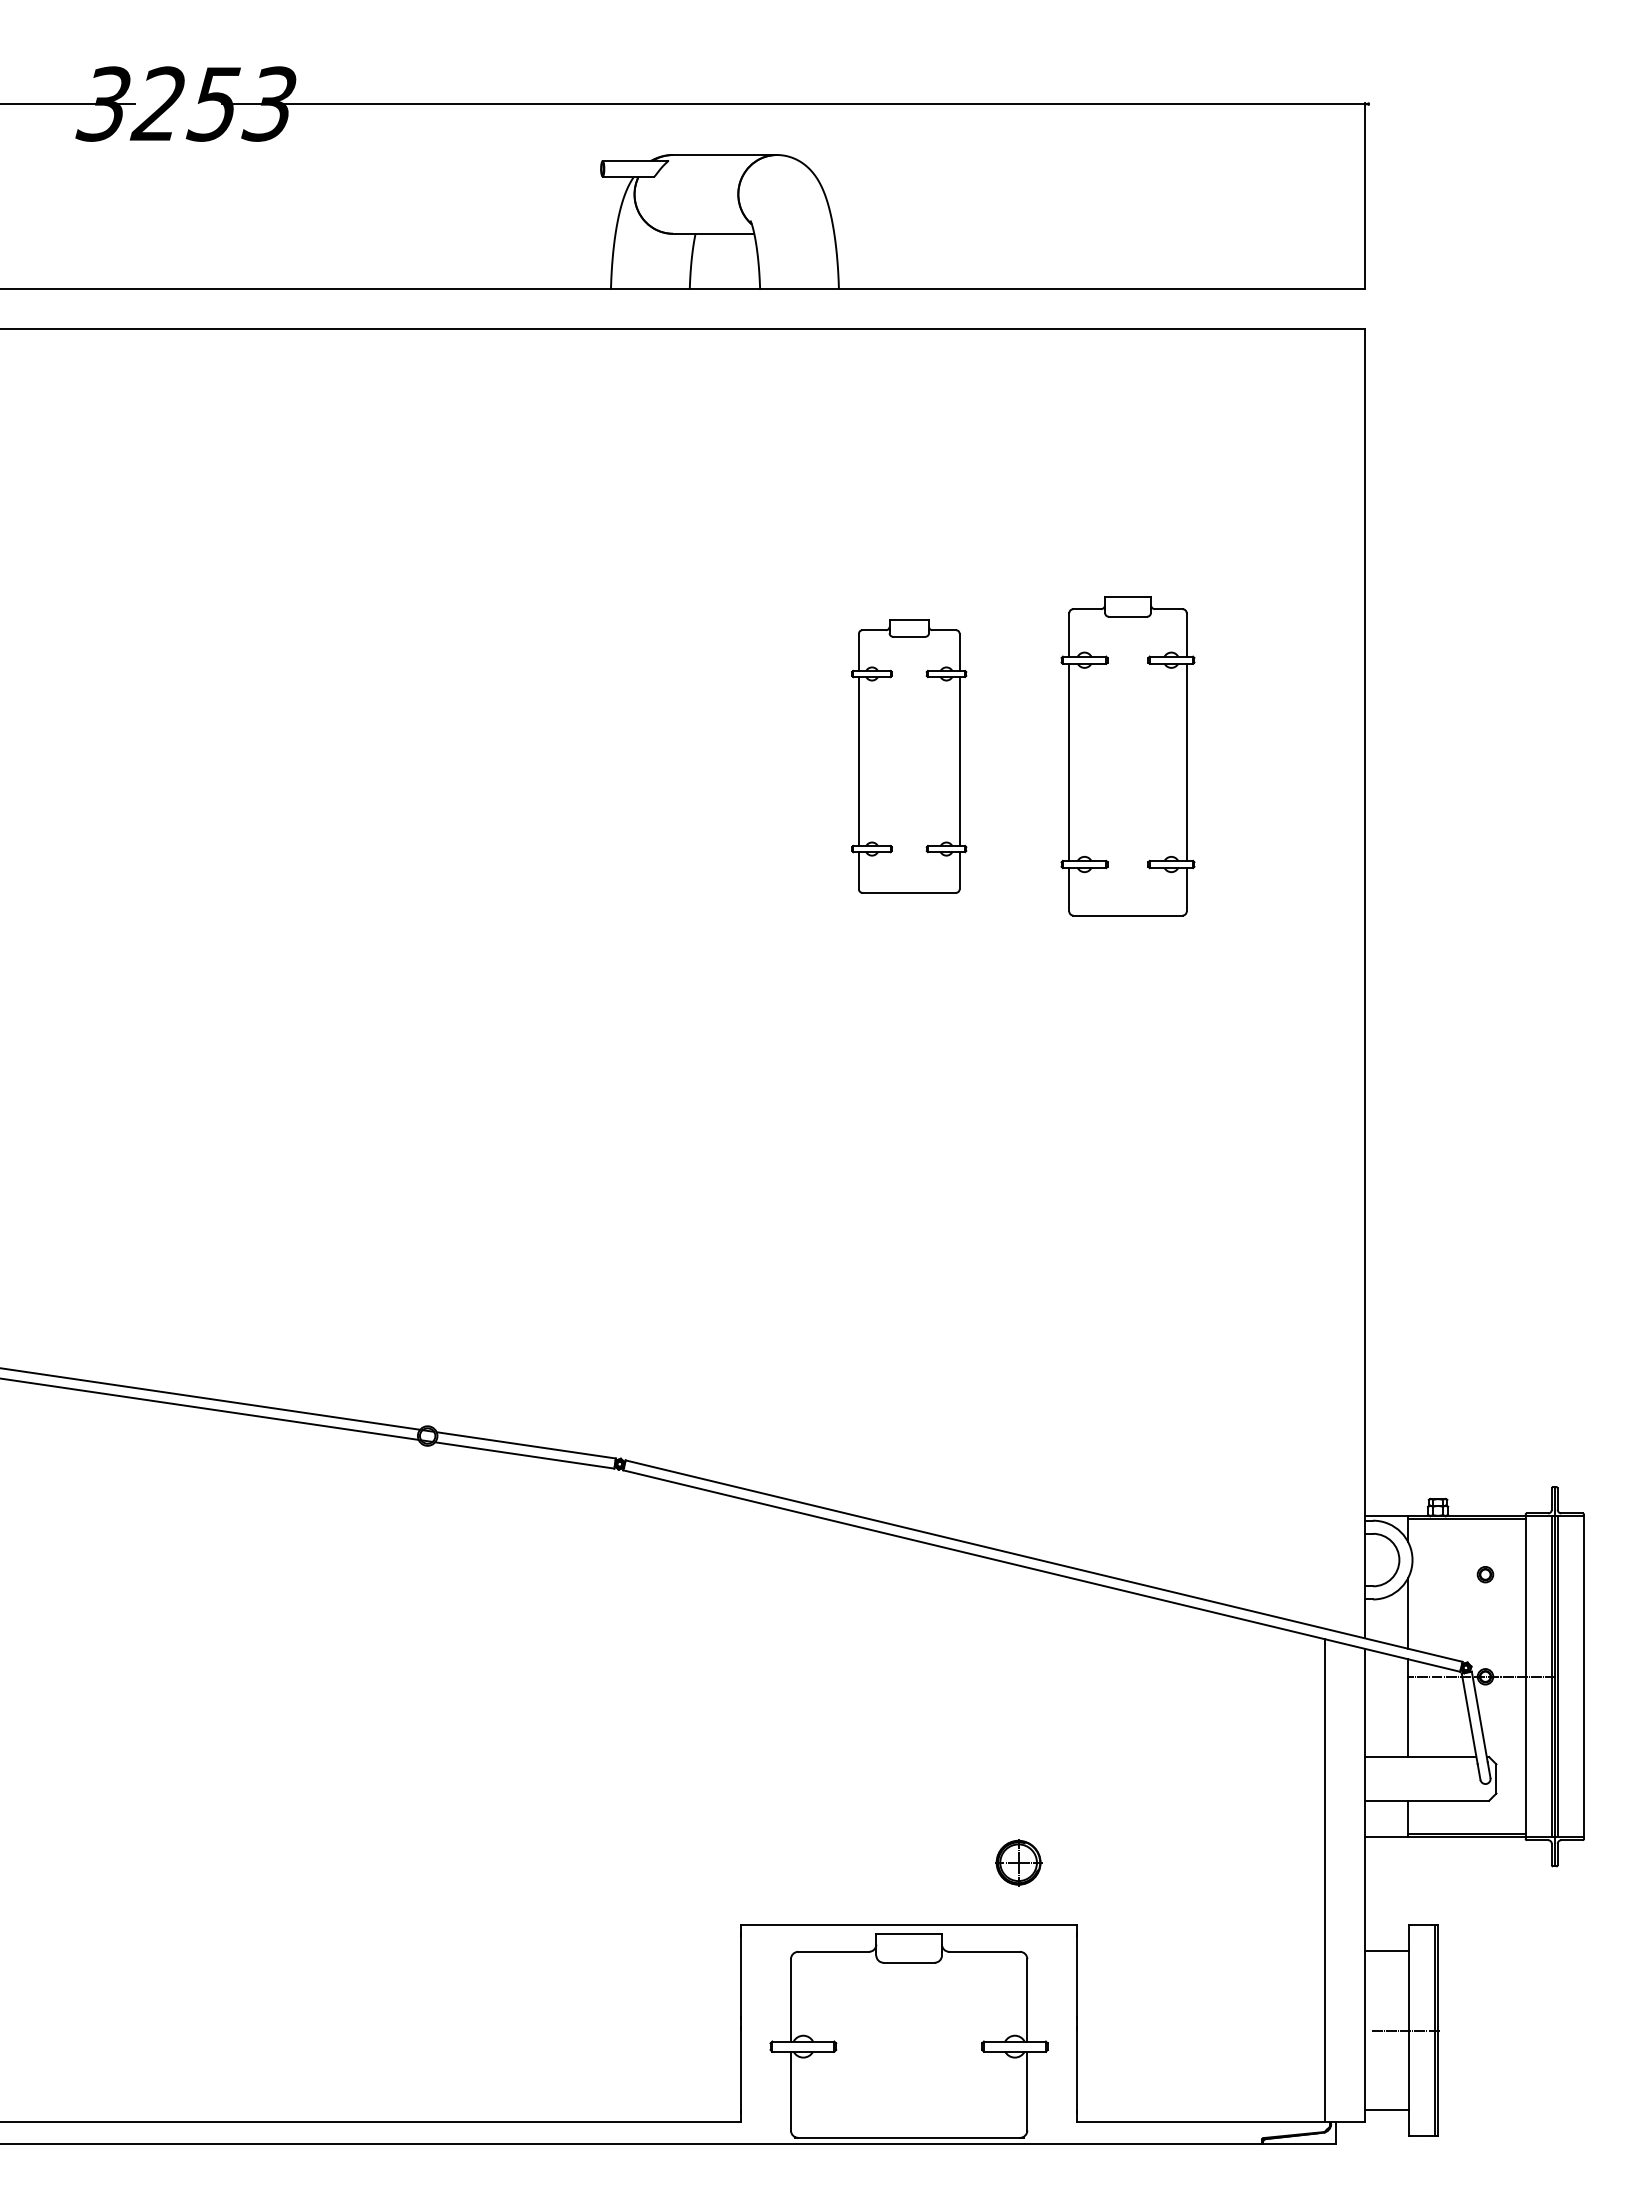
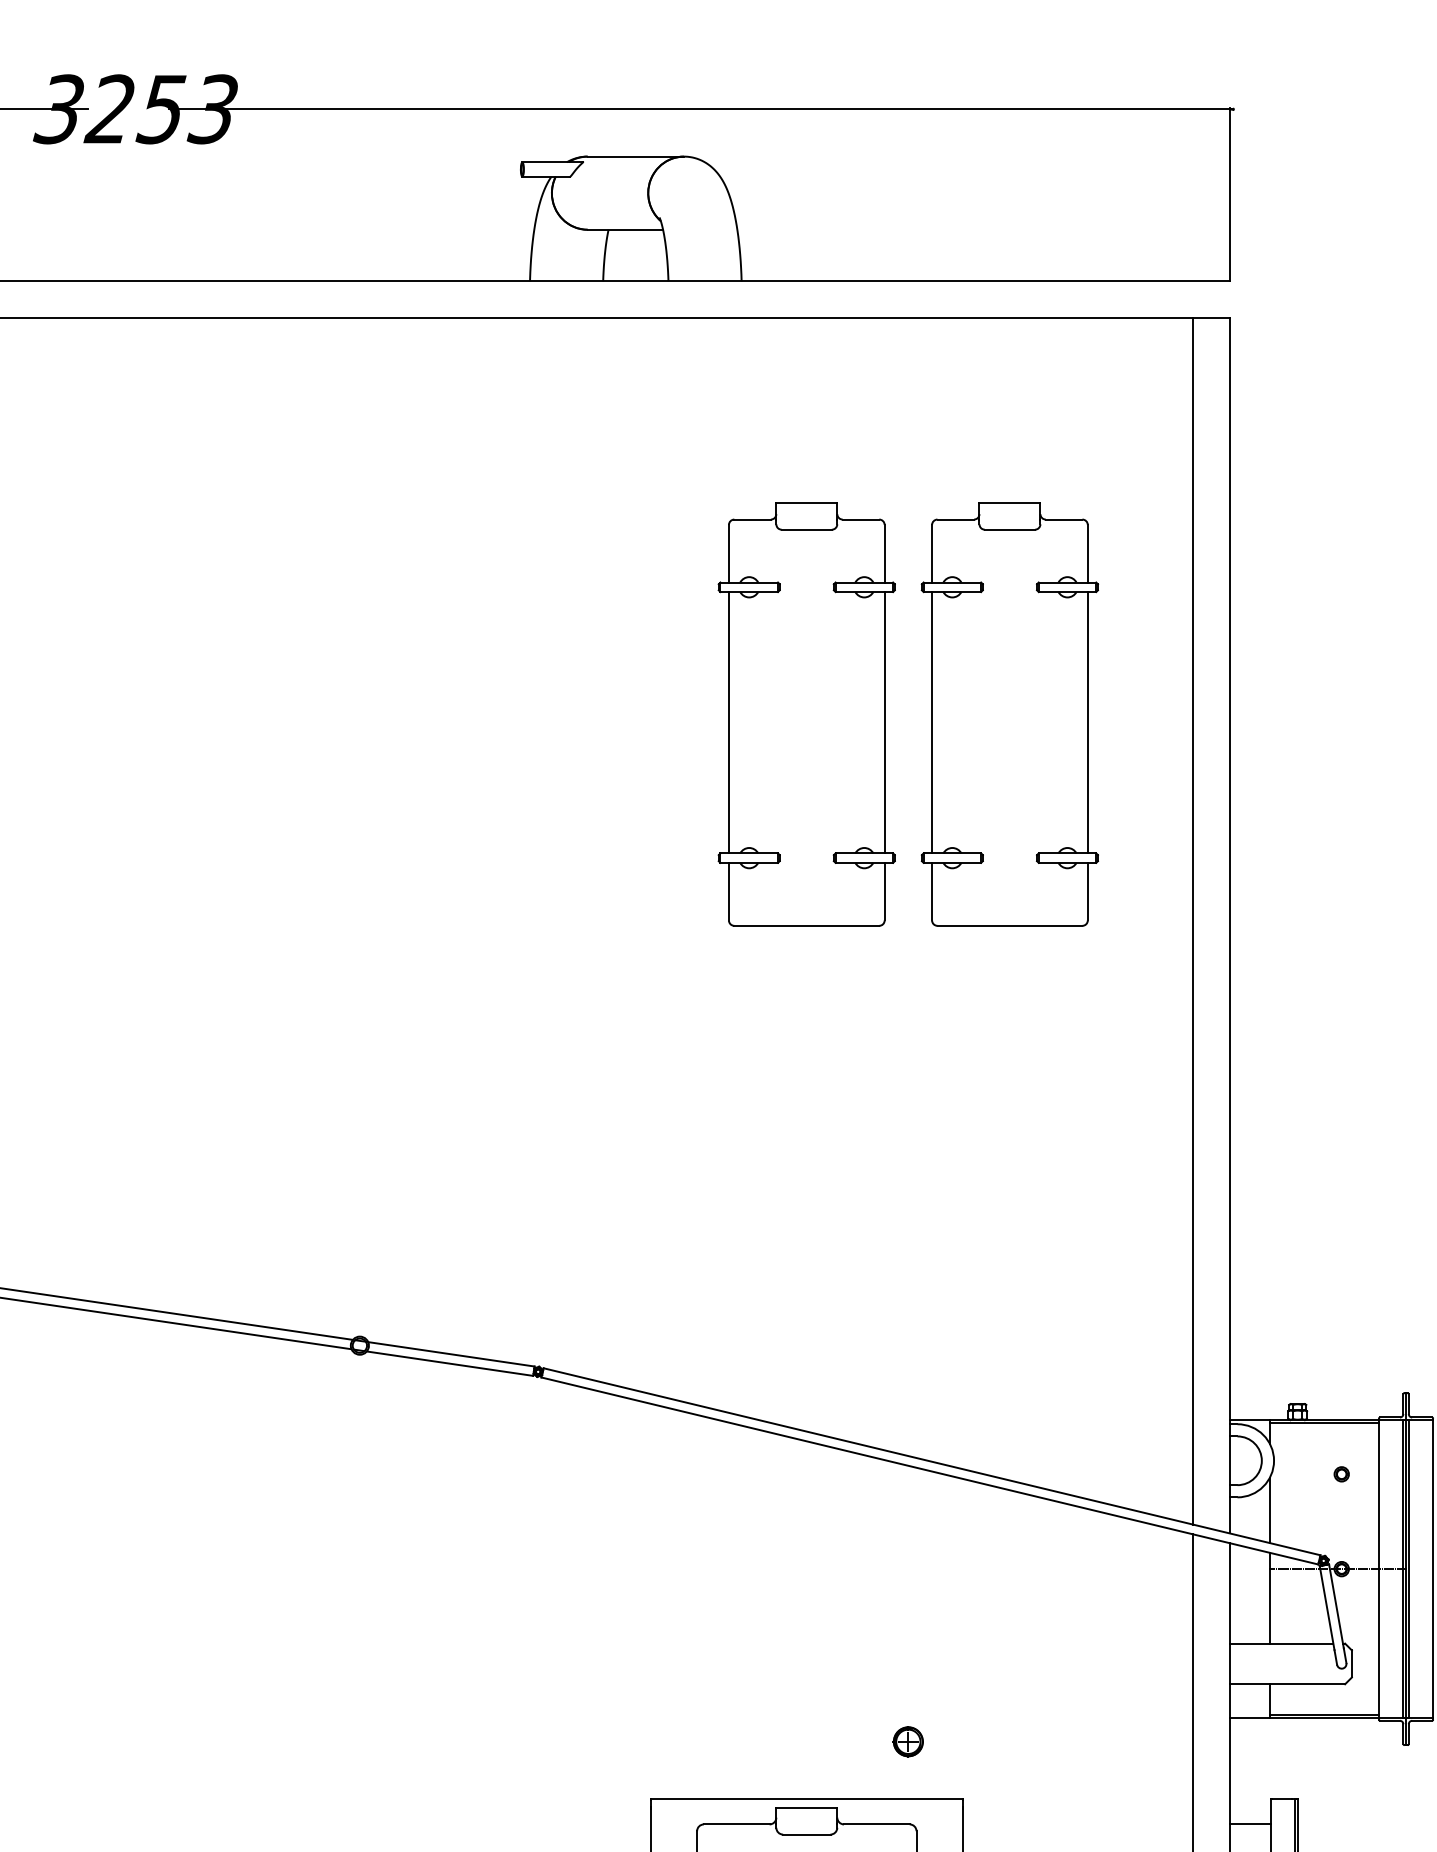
part: (909, 756) -> (807, 714), size x1.67
part: (1127, 756) -> (1009, 714), size x1.43
line: (1324, 978) -> (1192, 920), added
part: (1018, 1862) -> (908, 1741), size x0.71

